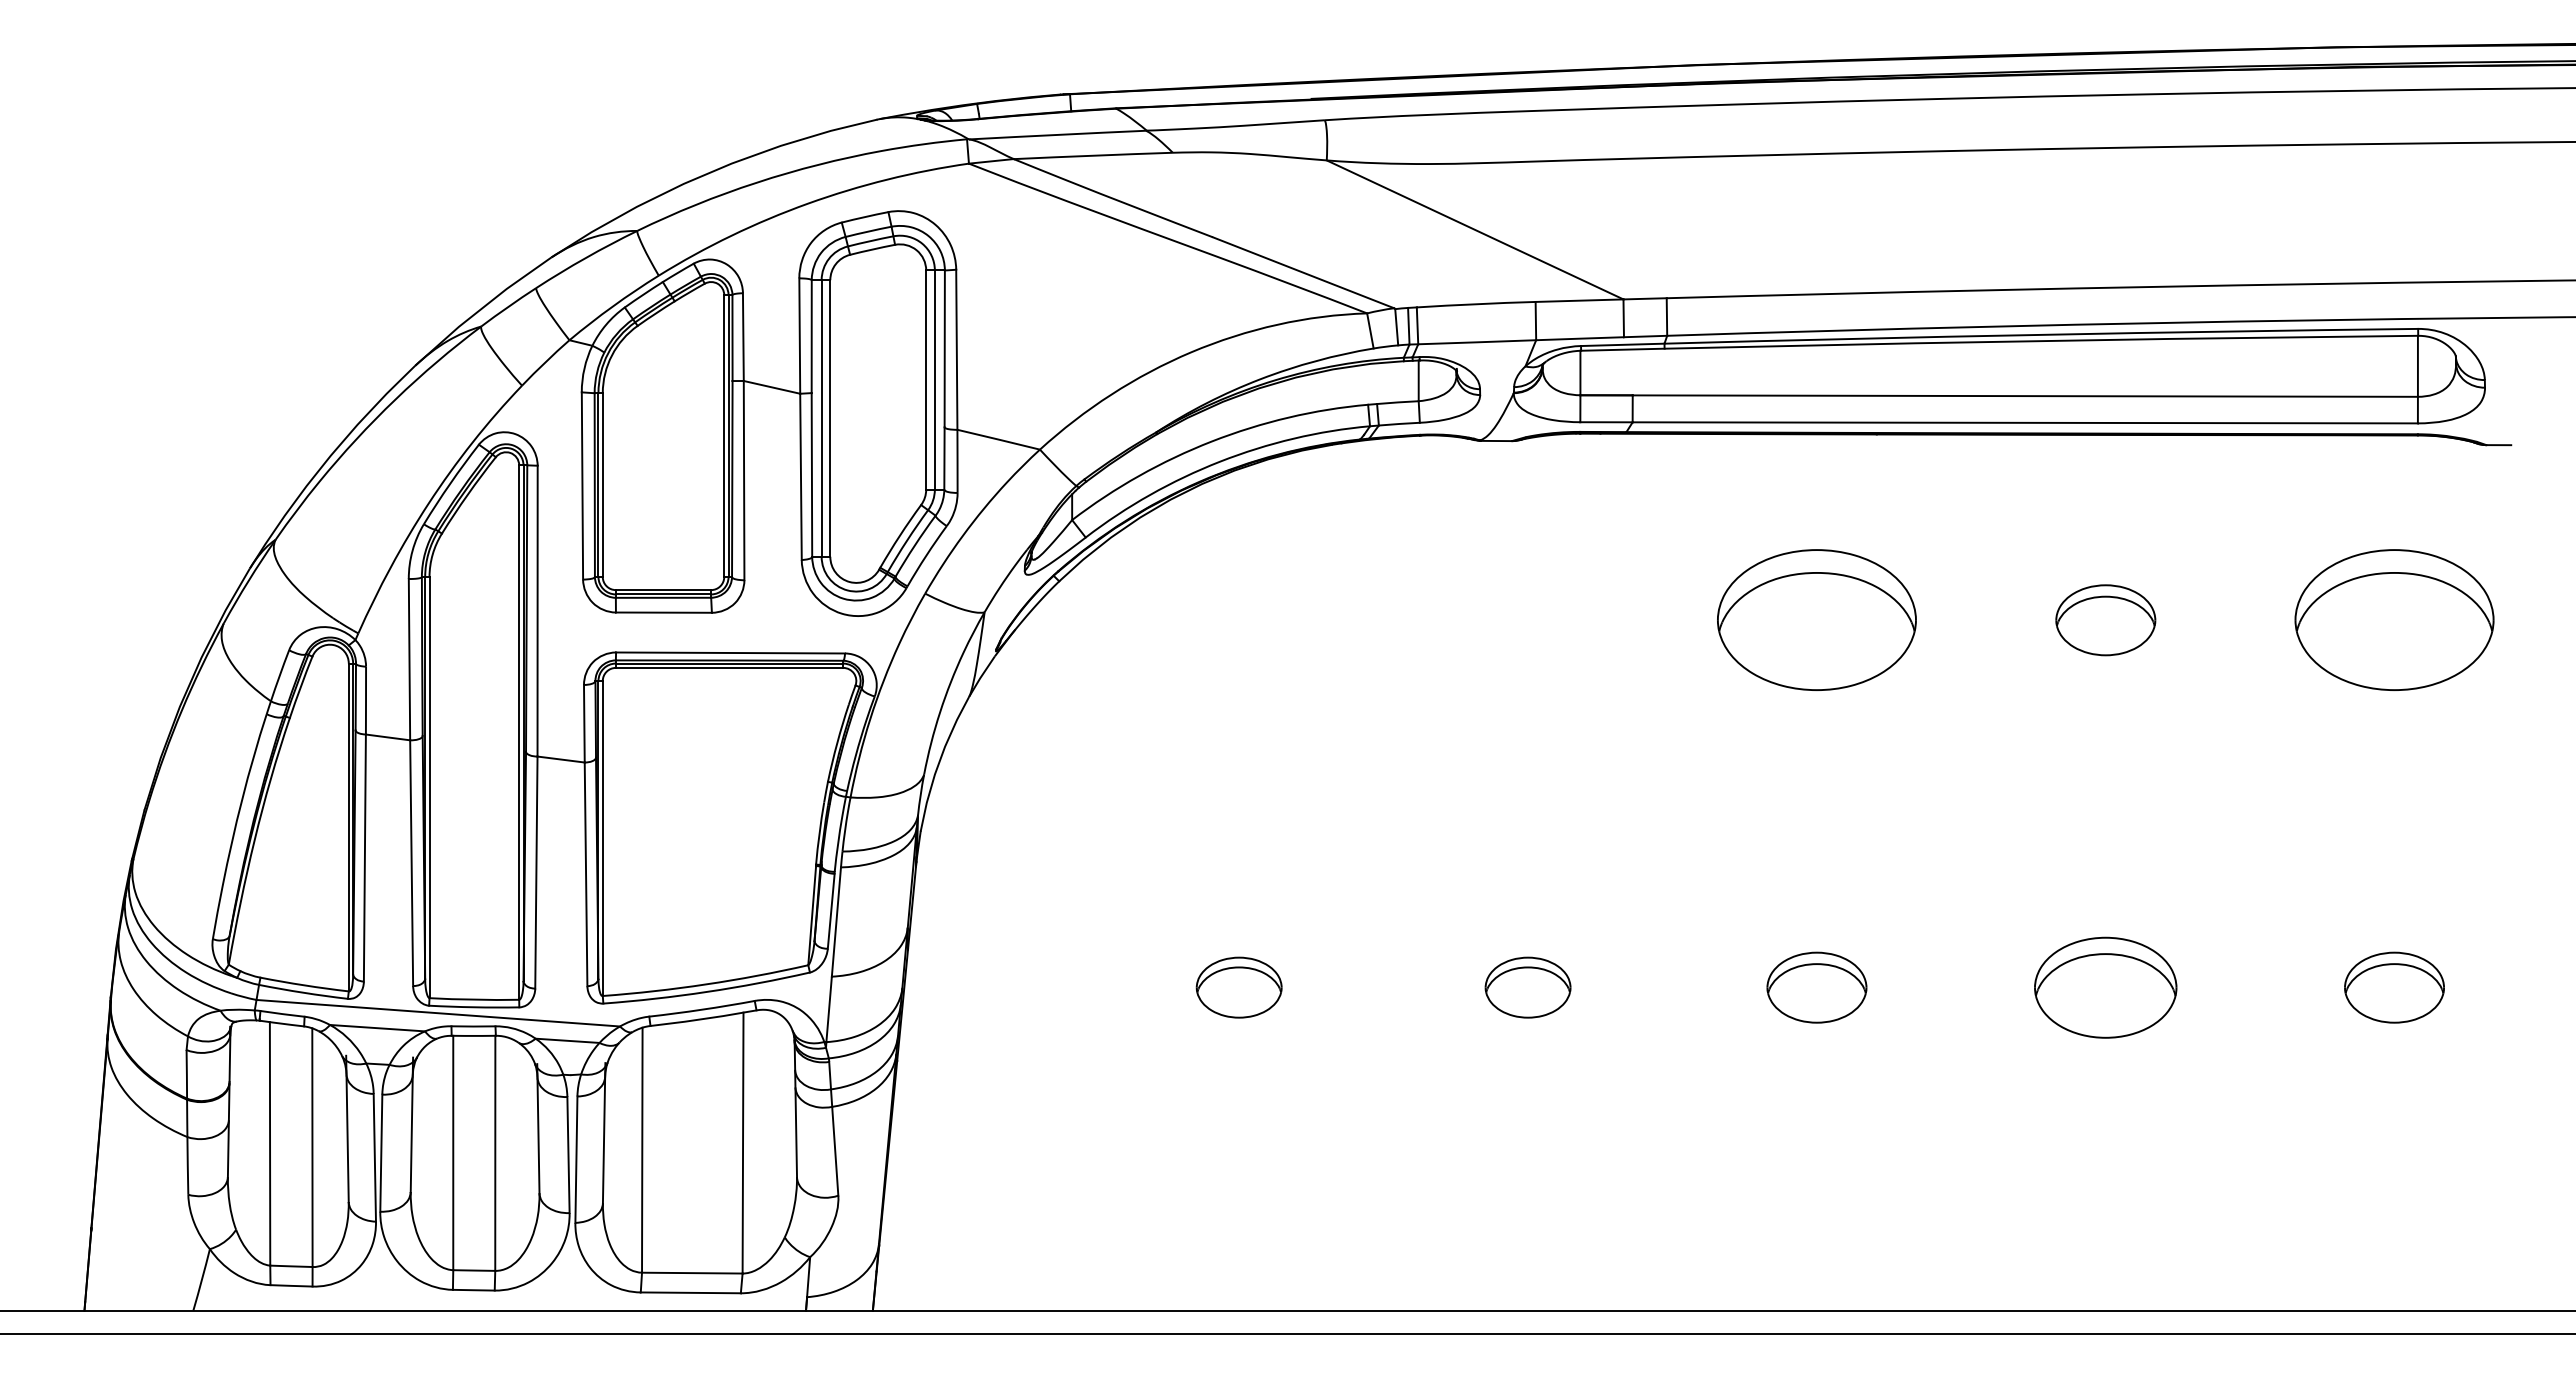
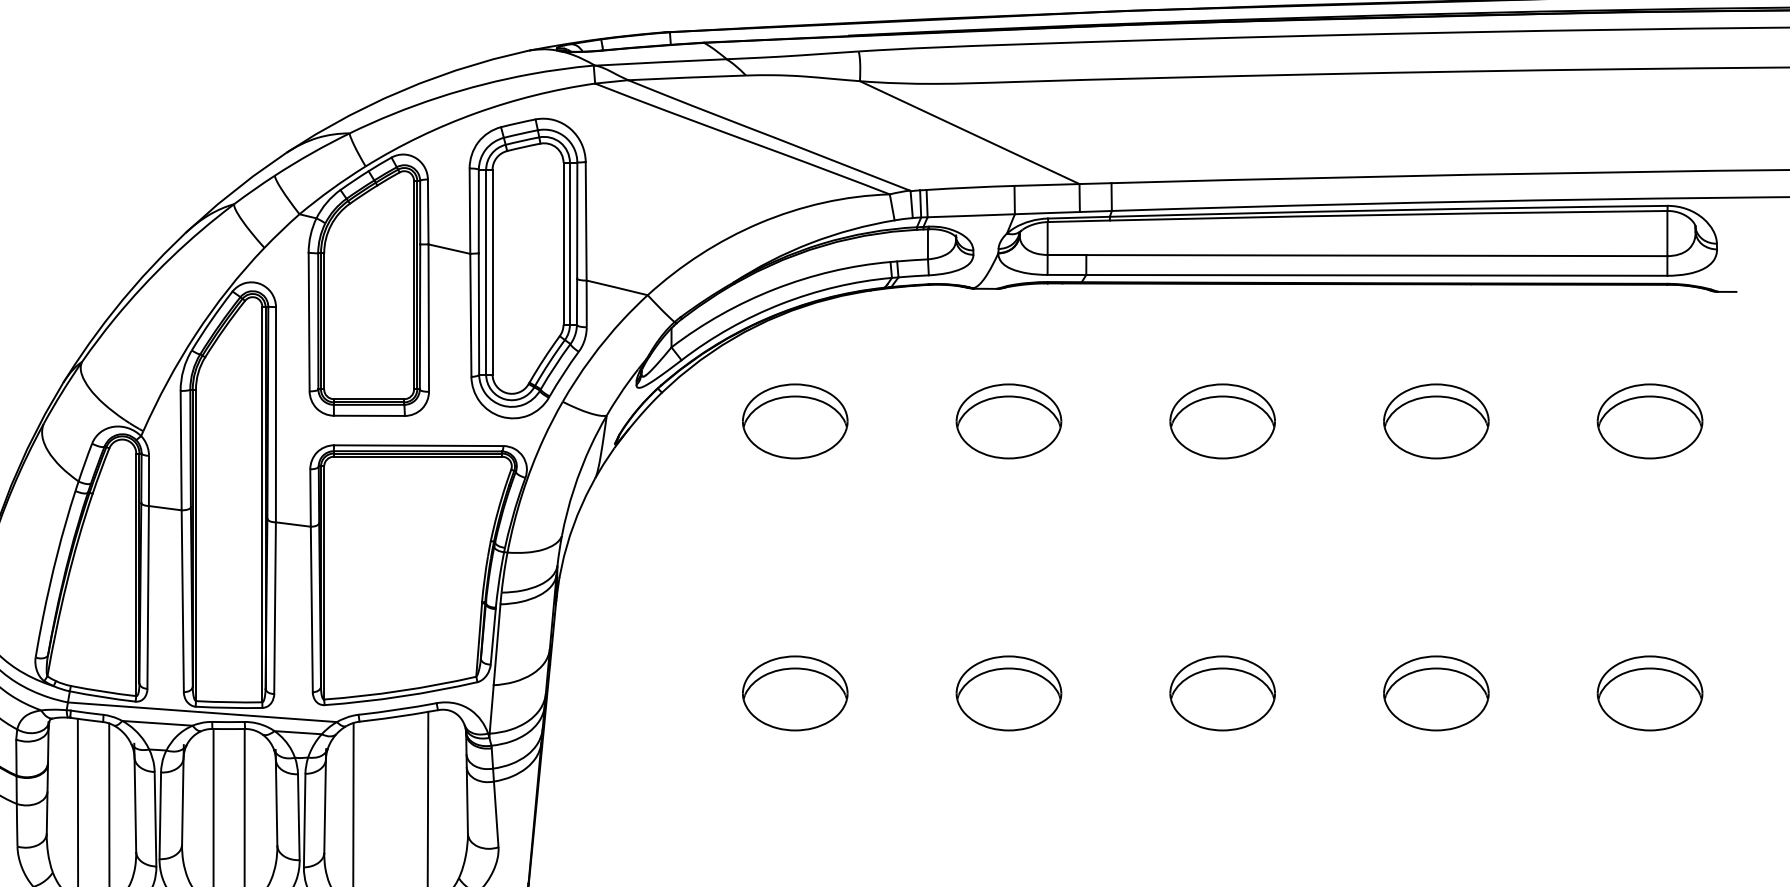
part: (1238, 620) -> (794, 421), added
part: (1527, 620) -> (1008, 421), added
part: (1816, 620) -> (1222, 421), size x0.71
part: (2105, 620) -> (1436, 421), size x1.43
part: (2394, 620) -> (1650, 421), size x0.71
part: (1238, 987) -> (794, 693), size x1.67
part: (1527, 987) -> (1008, 693), size x1.67
part: (1816, 987) -> (1222, 693), size x1.43
part: (2394, 987) -> (1650, 693), size x1.43

